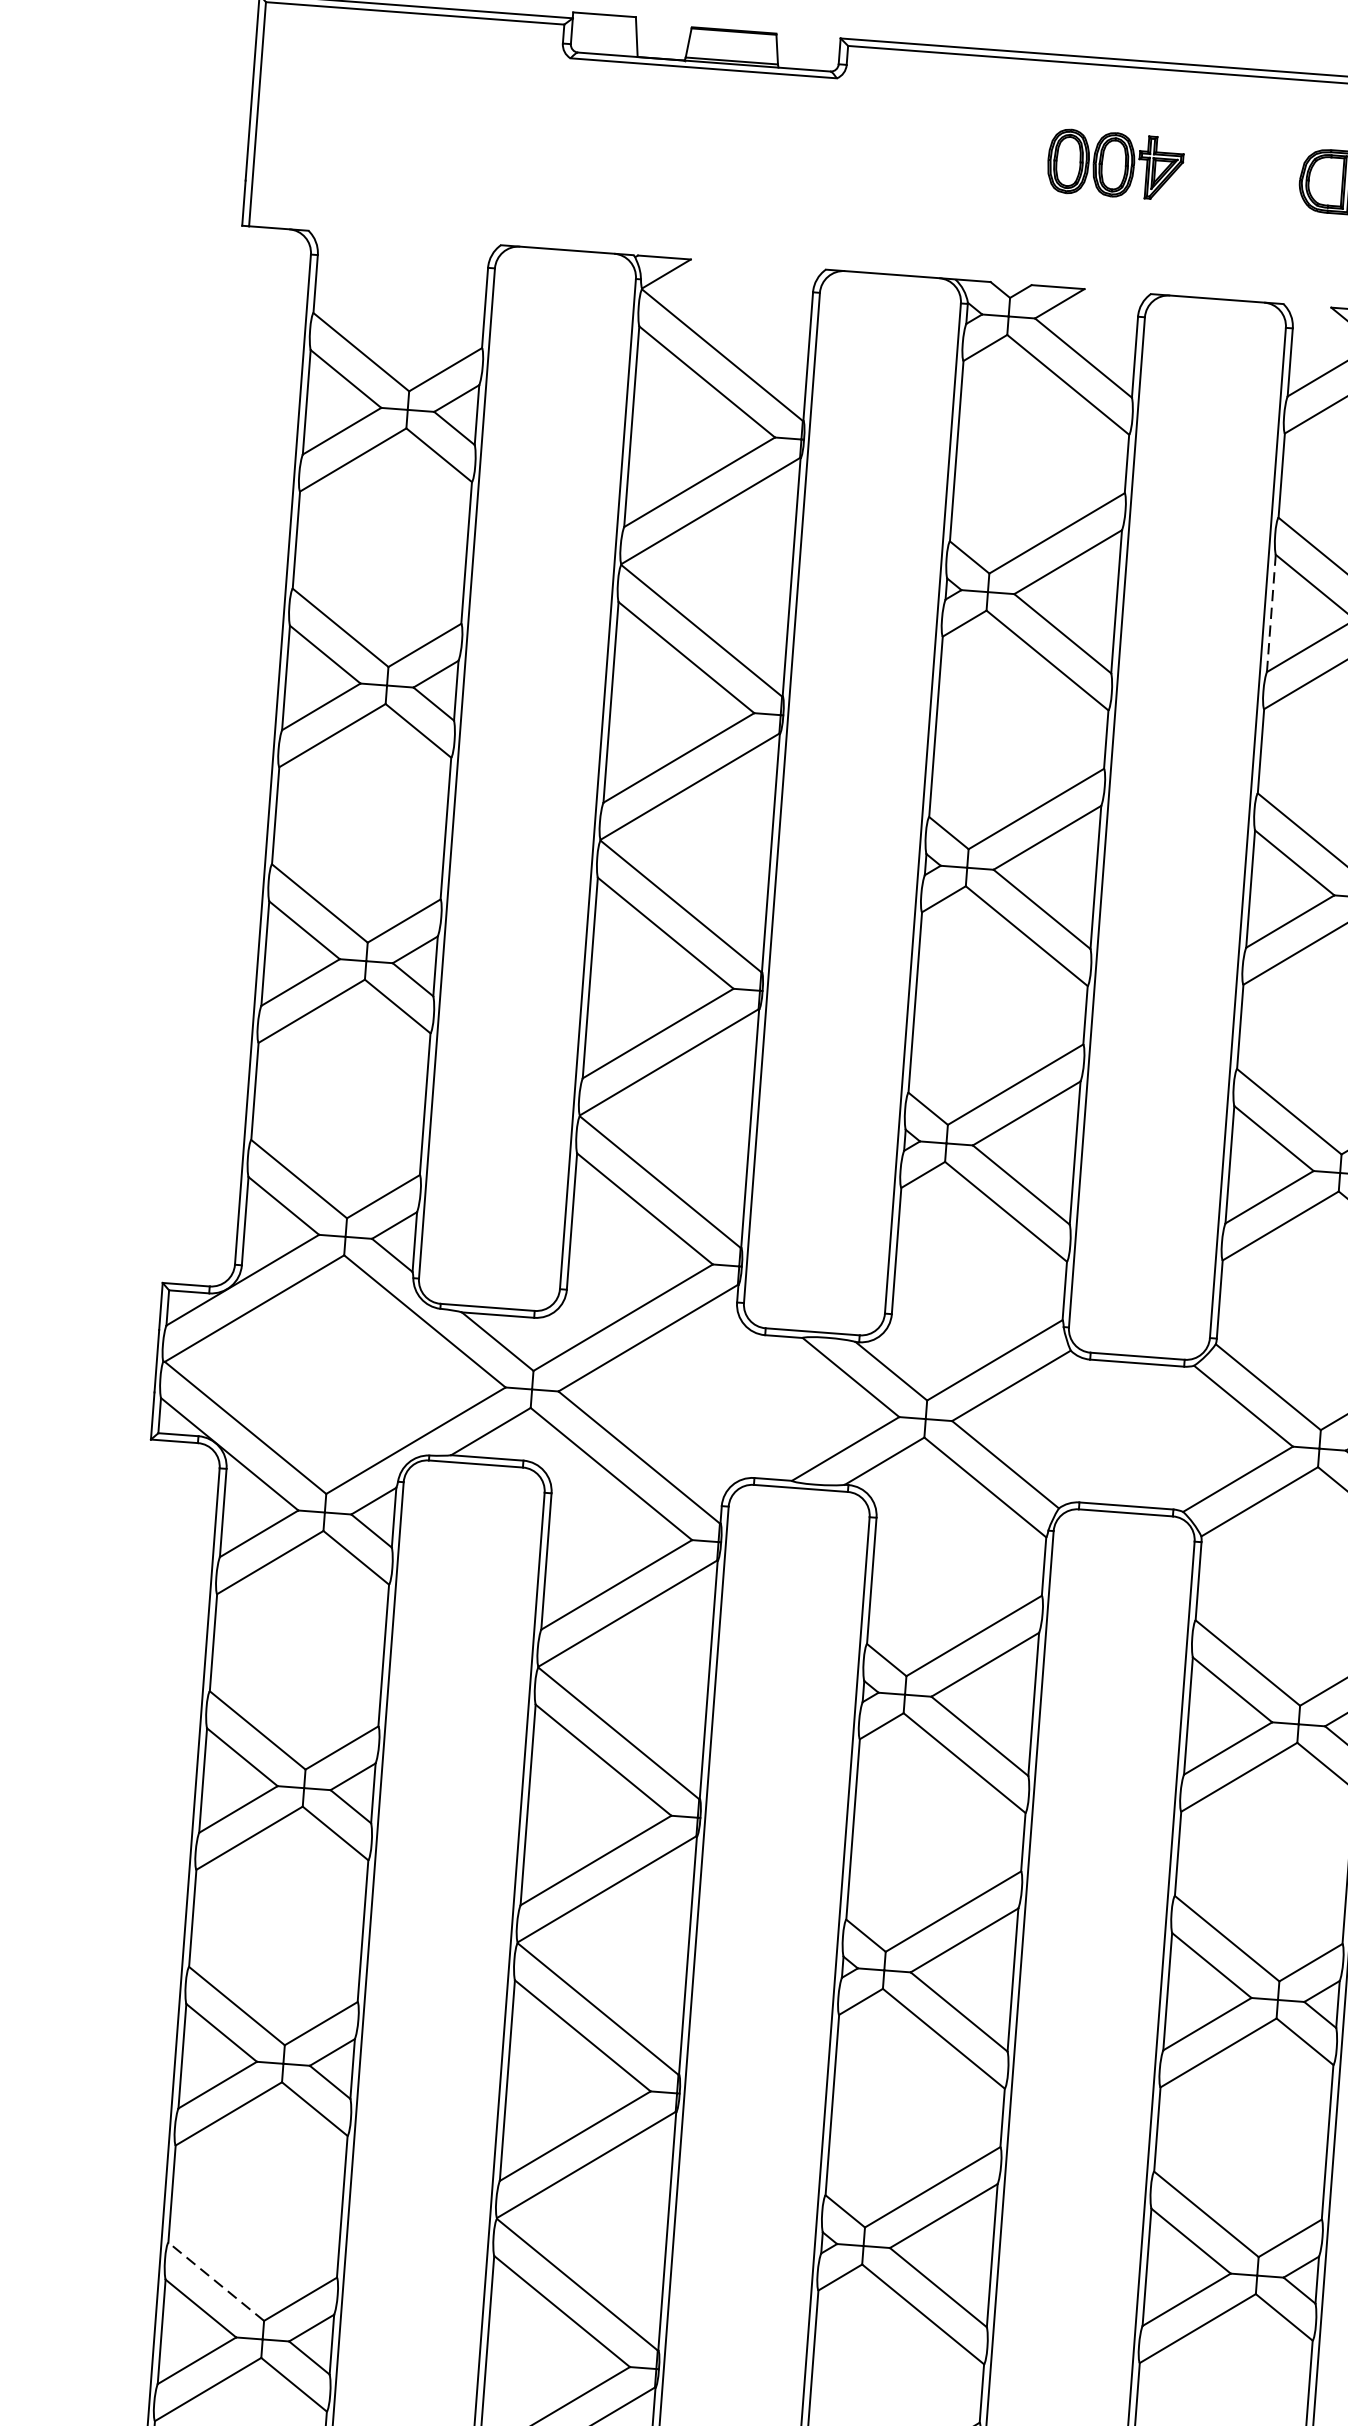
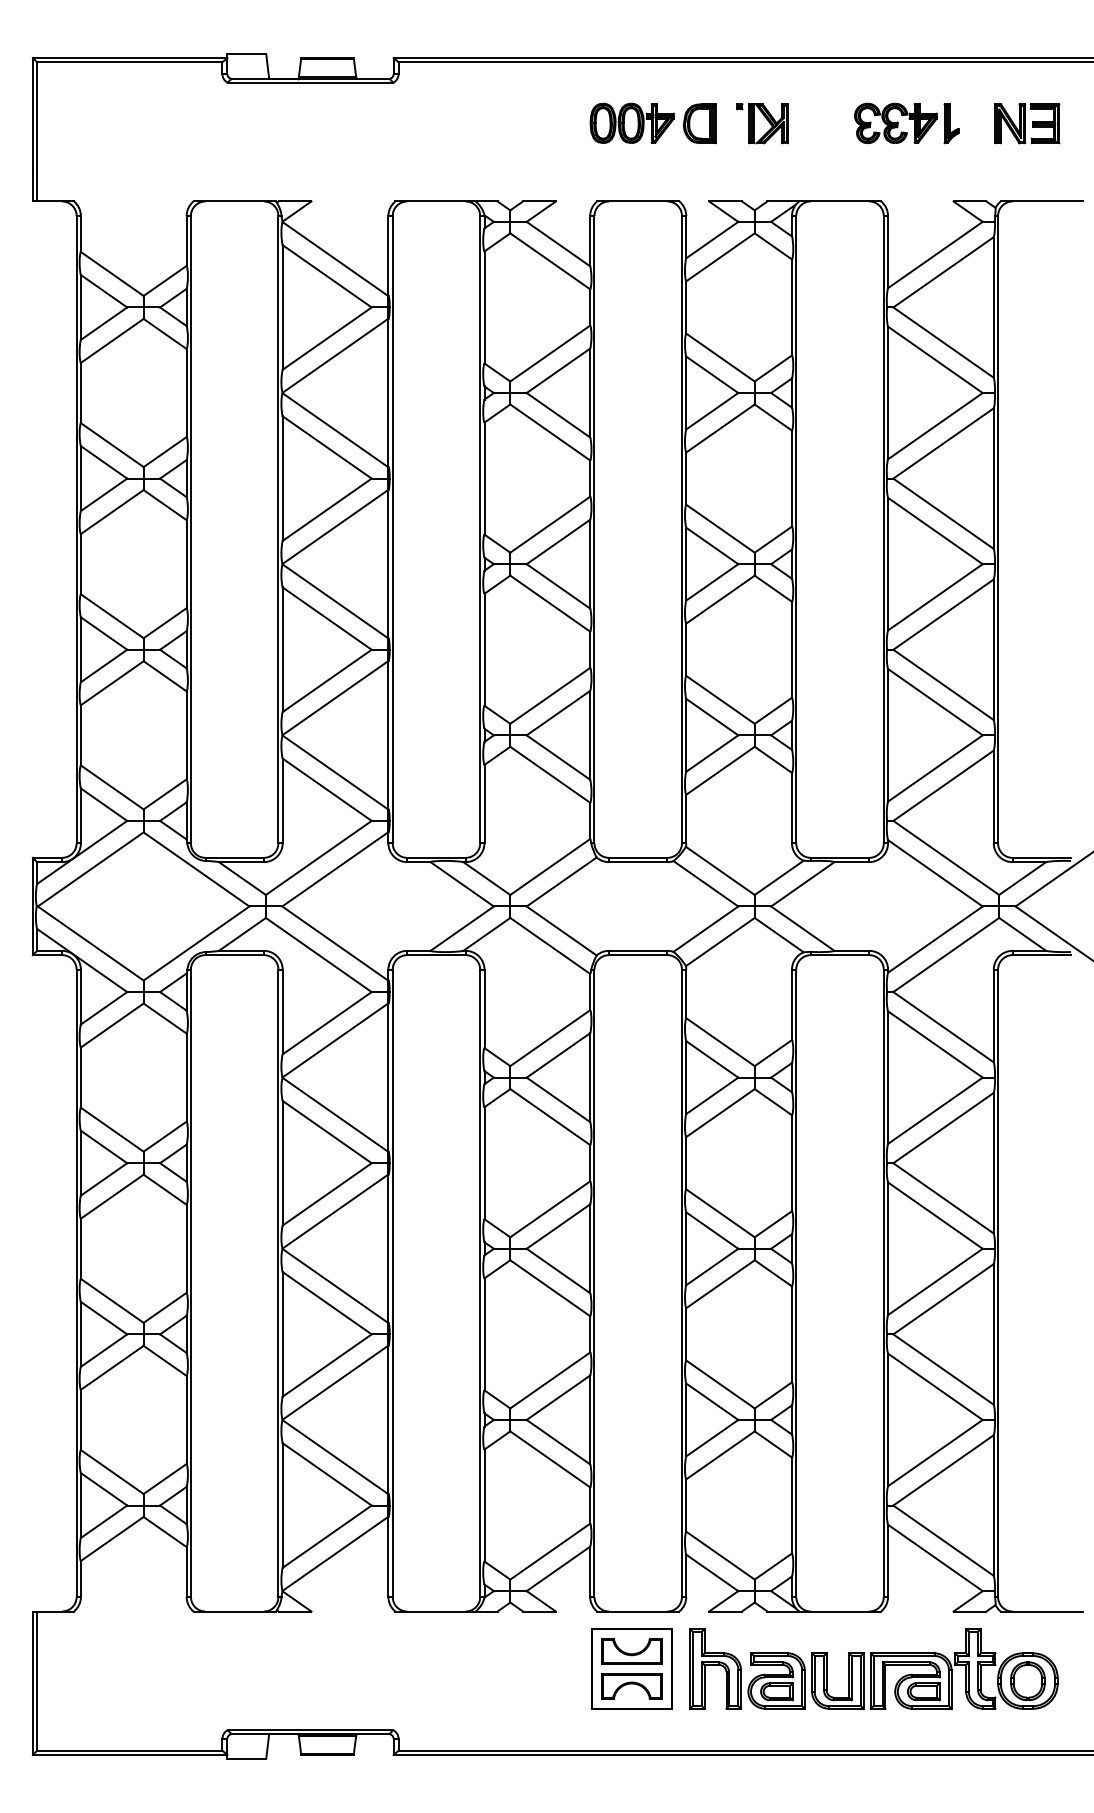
part: (1114, 163) -> (631, 122), moved
line: (1271, 612) -> (686, 392), dashed -> solid
line: (215, 2280) -> (111, 1471), dashed -> solid

